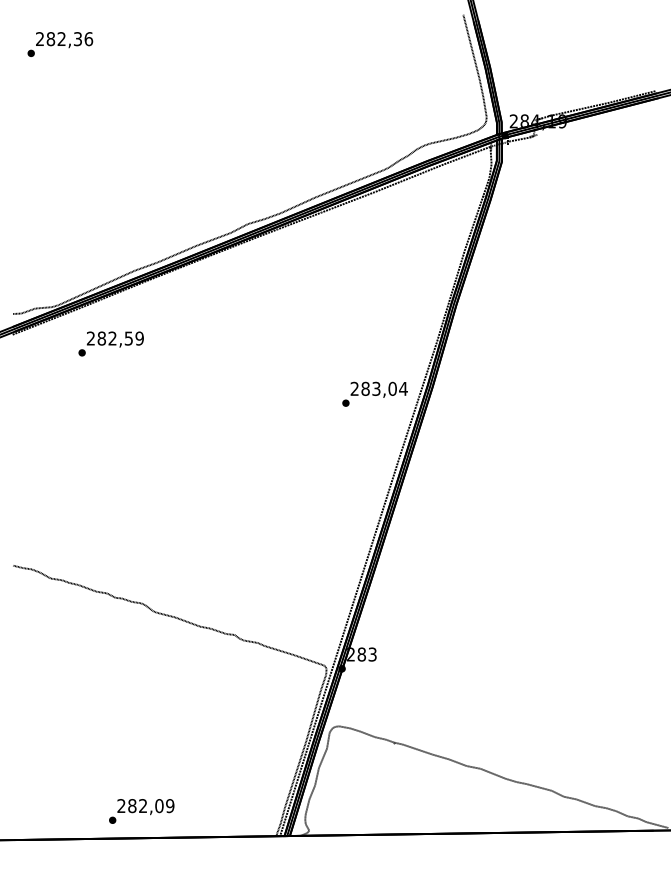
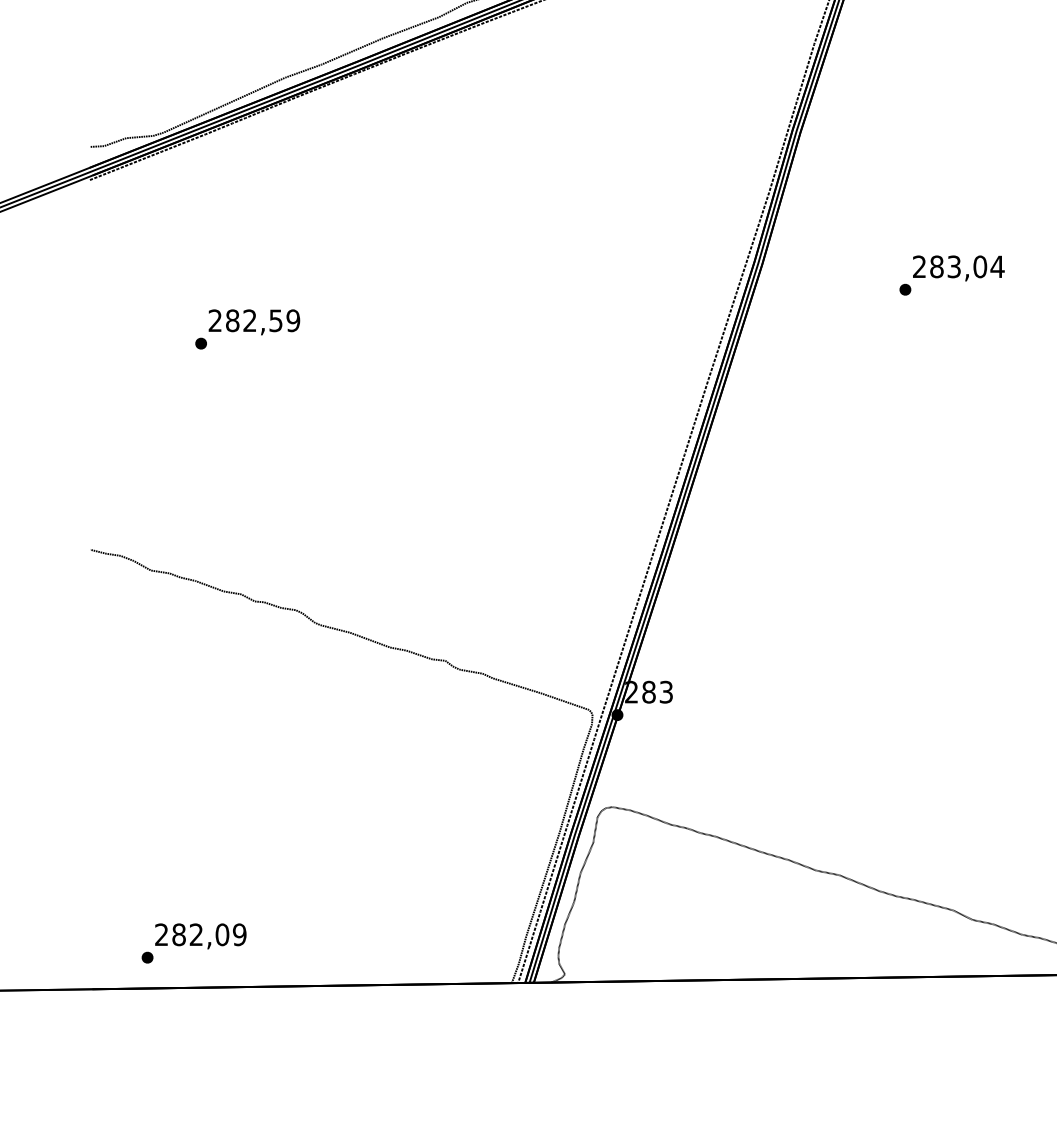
text: (110, 343) -> (246, 328), moved
text: (374, 393) -> (951, 274), moved
text: (141, 811) -> (193, 943), moved

